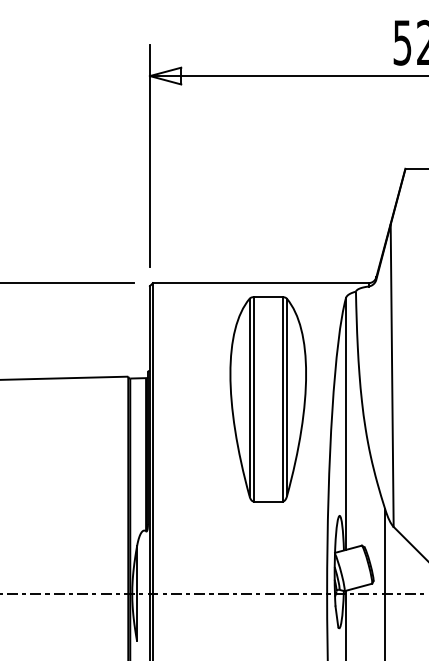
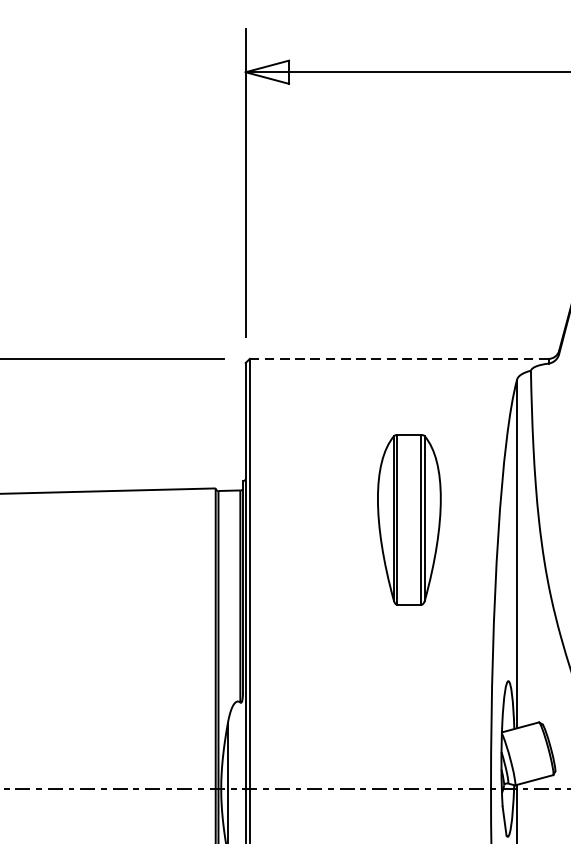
line: (260, 283) -> (398, 359), solid -> dashed
part: (267, 399) -> (408, 520), size x0.6

